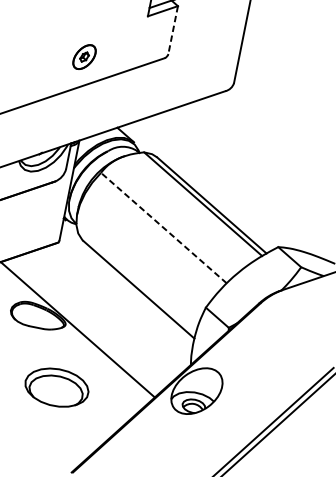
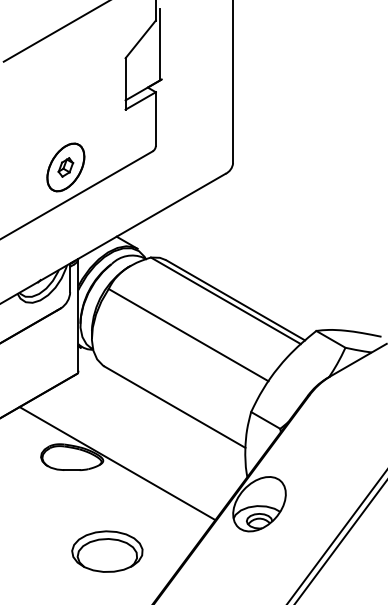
line: (172, 30) -> (155, 119), dashed -> solid
part: (84, 57) -> (65, 167), size x1.67
line: (163, 227) -> (188, 334), dashed -> solid
part: (56, 387) -> (107, 551), moved

